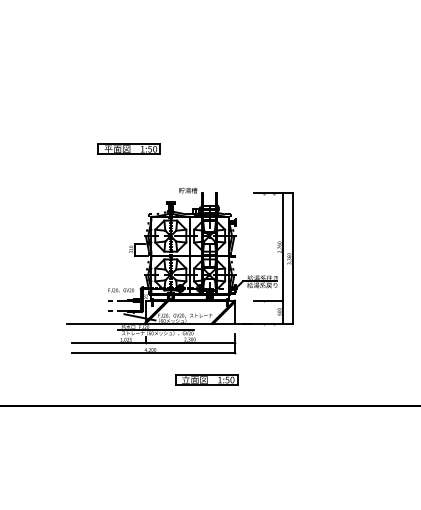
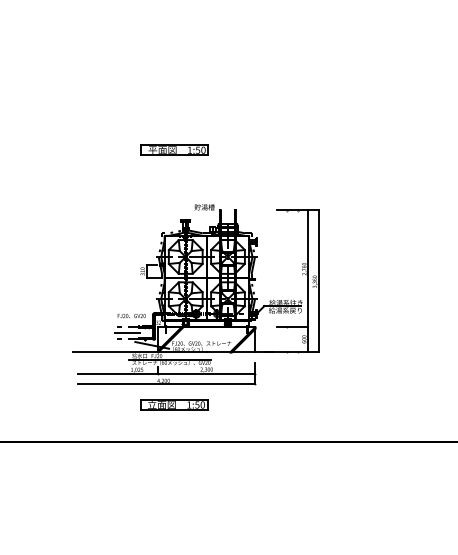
part: (128, 148) -> (174, 149), moved
line: (116, 305) -> (126, 332), added
part: (206, 379) -> (174, 404), moved

